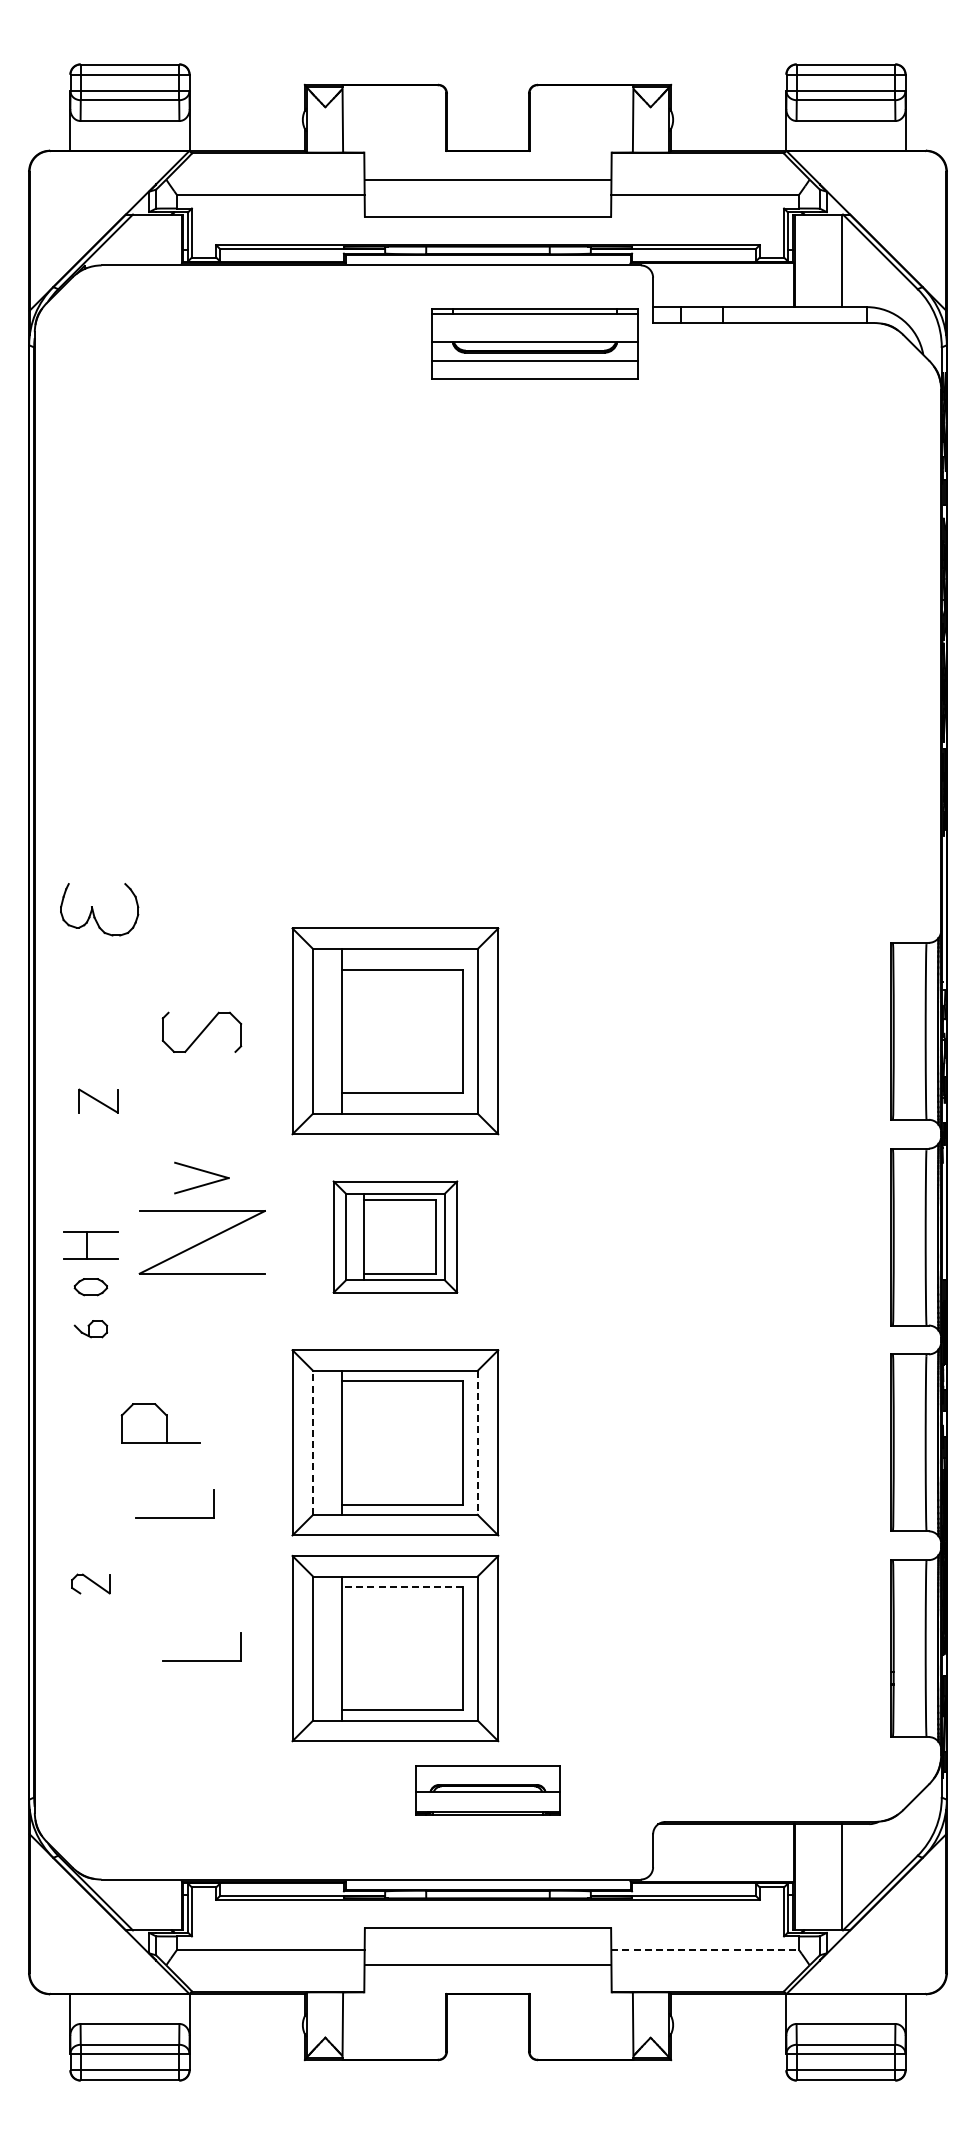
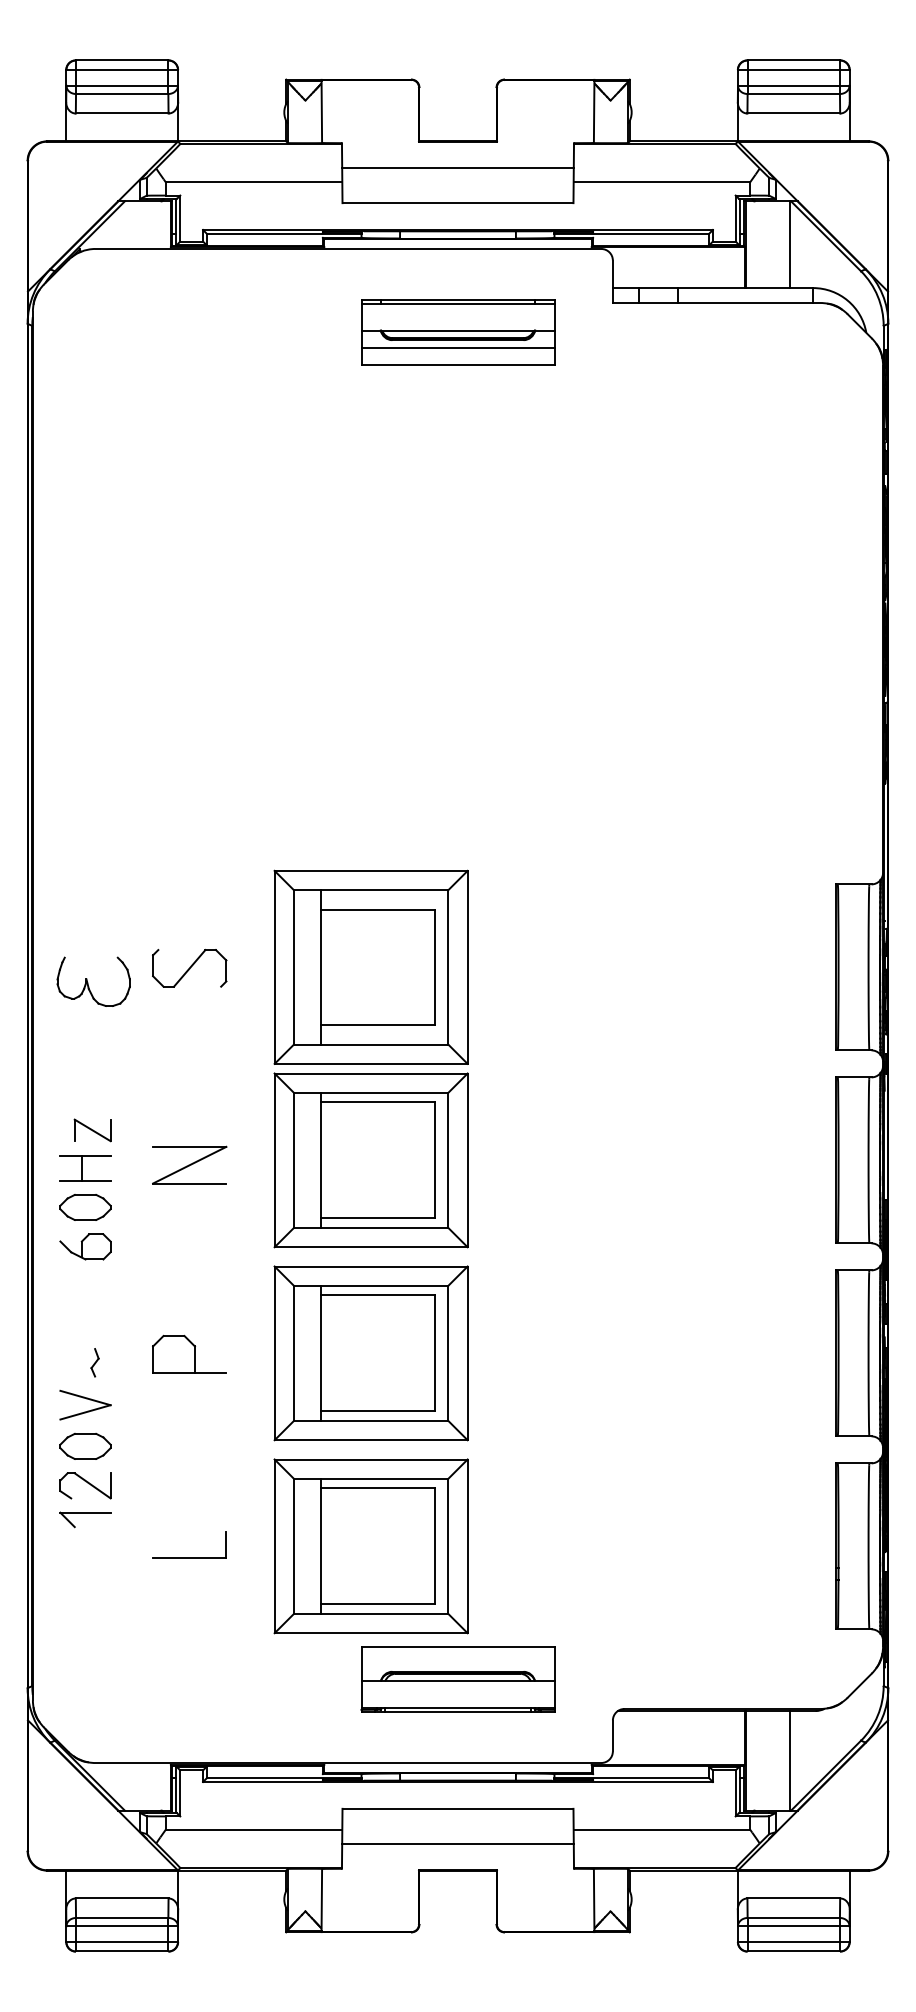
part: (534, 343) -> (457, 331), moved
part: (99, 909) -> (93, 981), moved
part: (98, 1100) -> (92, 1129), moved
part: (201, 1177) -> (85, 1404), moved
part: (395, 1236) -> (371, 1159), size x1.67
part: (201, 1241) -> (189, 1164), size x0.62
part: (90, 1286) -> (85, 1206), size x1.67
part: (90, 1328) -> (85, 1246), size x1.67
part: (160, 1423) -> (189, 1353), moved
line: (313, 1442) -> (294, 1353), dashed -> solid
line: (477, 1443) -> (448, 1353), dashed -> solid
part: (100, 1452) -> (94, 1362), added
part: (174, 1517) -> (163, 1423), removed
part: (90, 1541) -> (85, 1445), added
part: (90, 1583) -> (85, 1485), size x1.43
line: (402, 1586) -> (377, 1488), dashed -> solid
part: (90, 1613) -> (85, 1513), added
part: (487, 1790) -> (457, 1679), size x1.43
line: (705, 1950) -> (662, 1829), dashed -> solid

